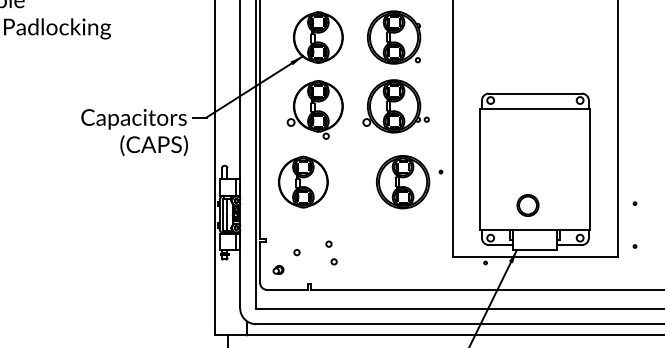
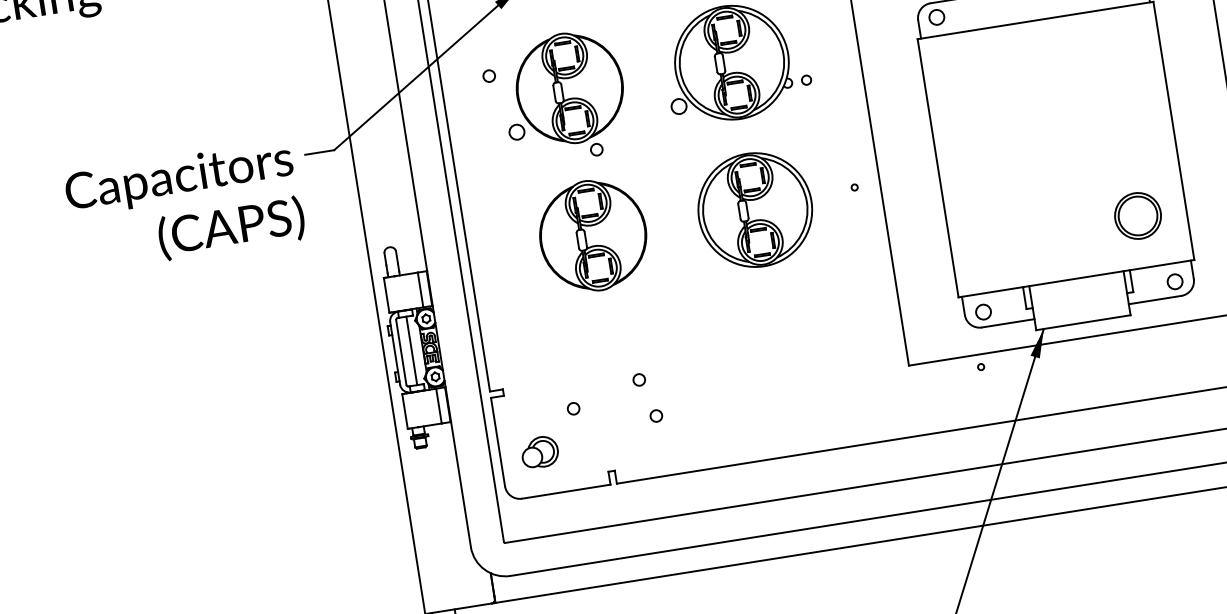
circle: (282, 94) -> (489, 75), added
part: (303, 181) -> (593, 234), moved
part: (403, 182) -> (756, 210), moved
circle: (527, 205) -> (1136, 216), moved
part: (278, 269) -> (539, 451), size x1.67

